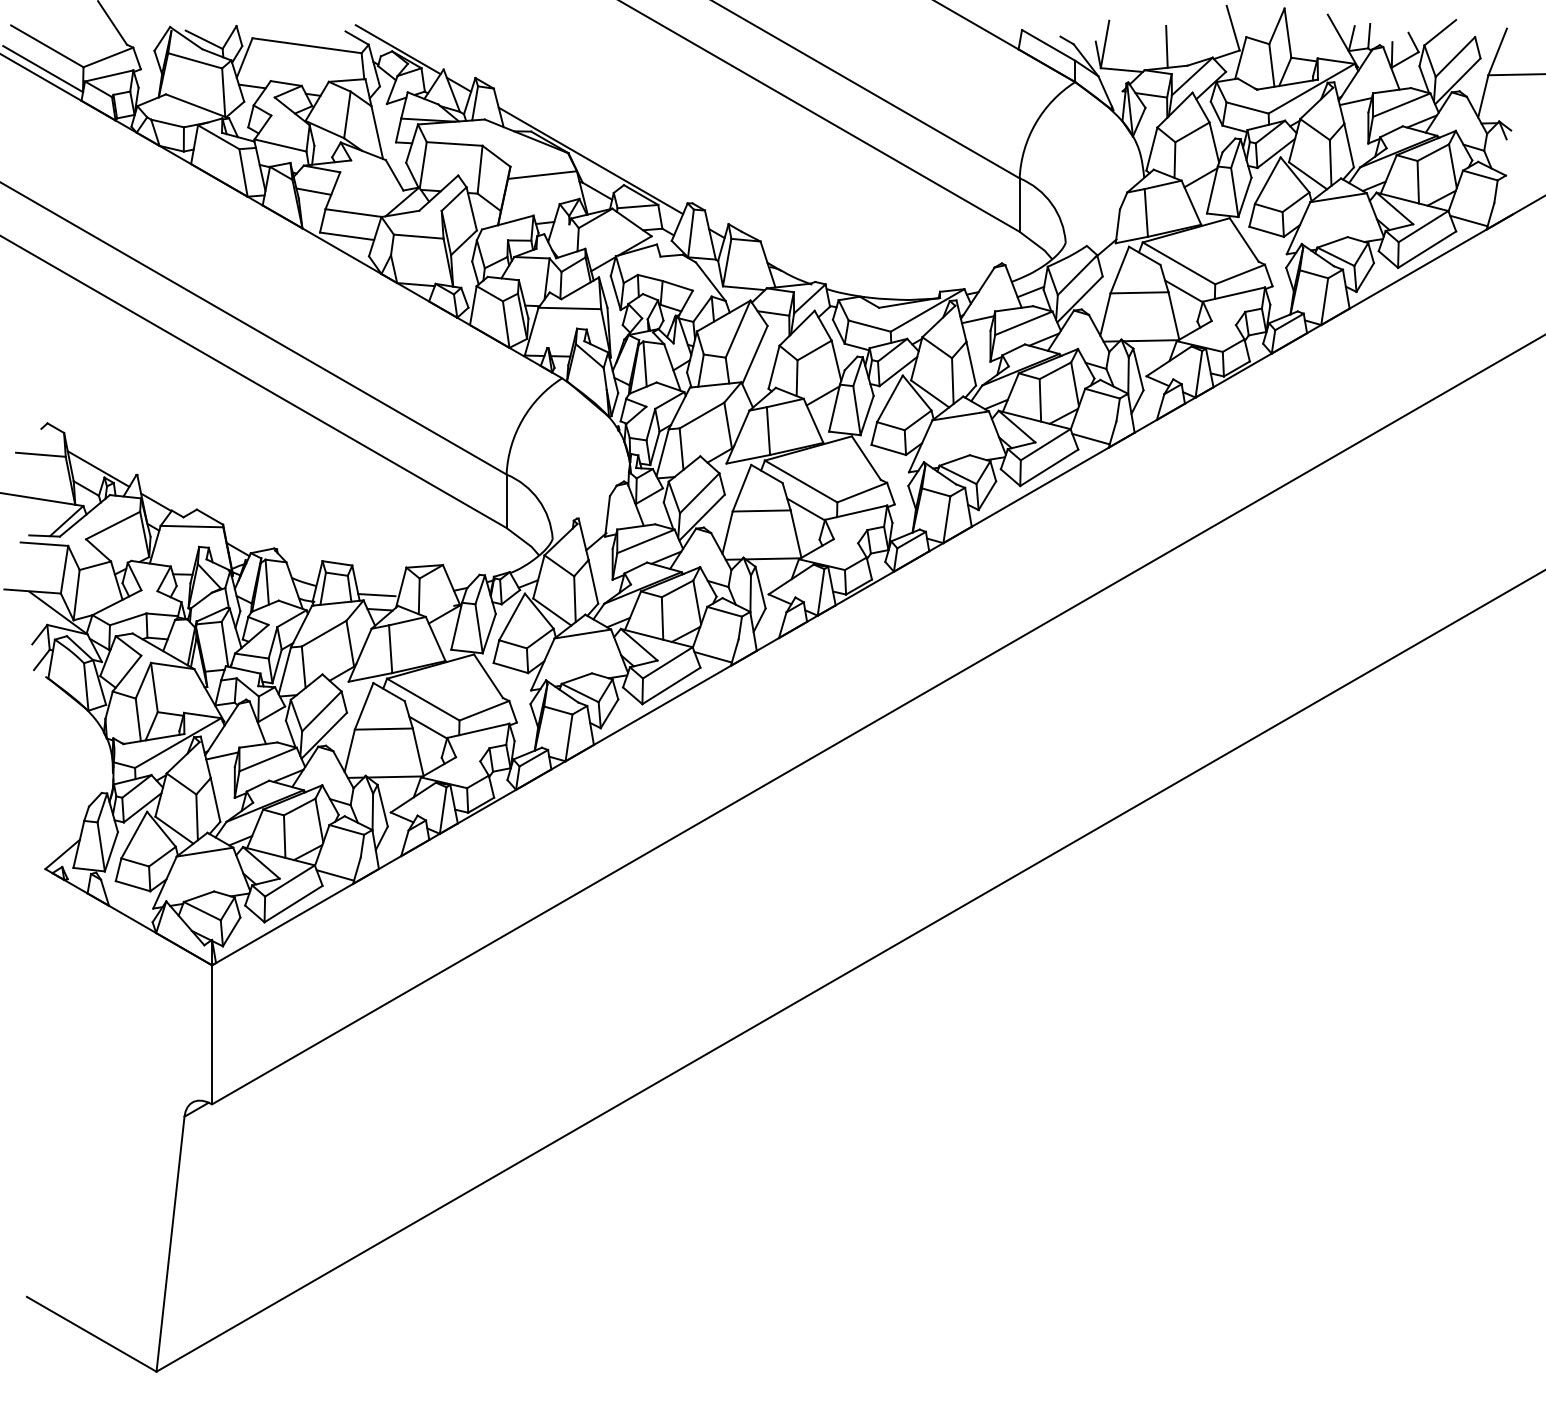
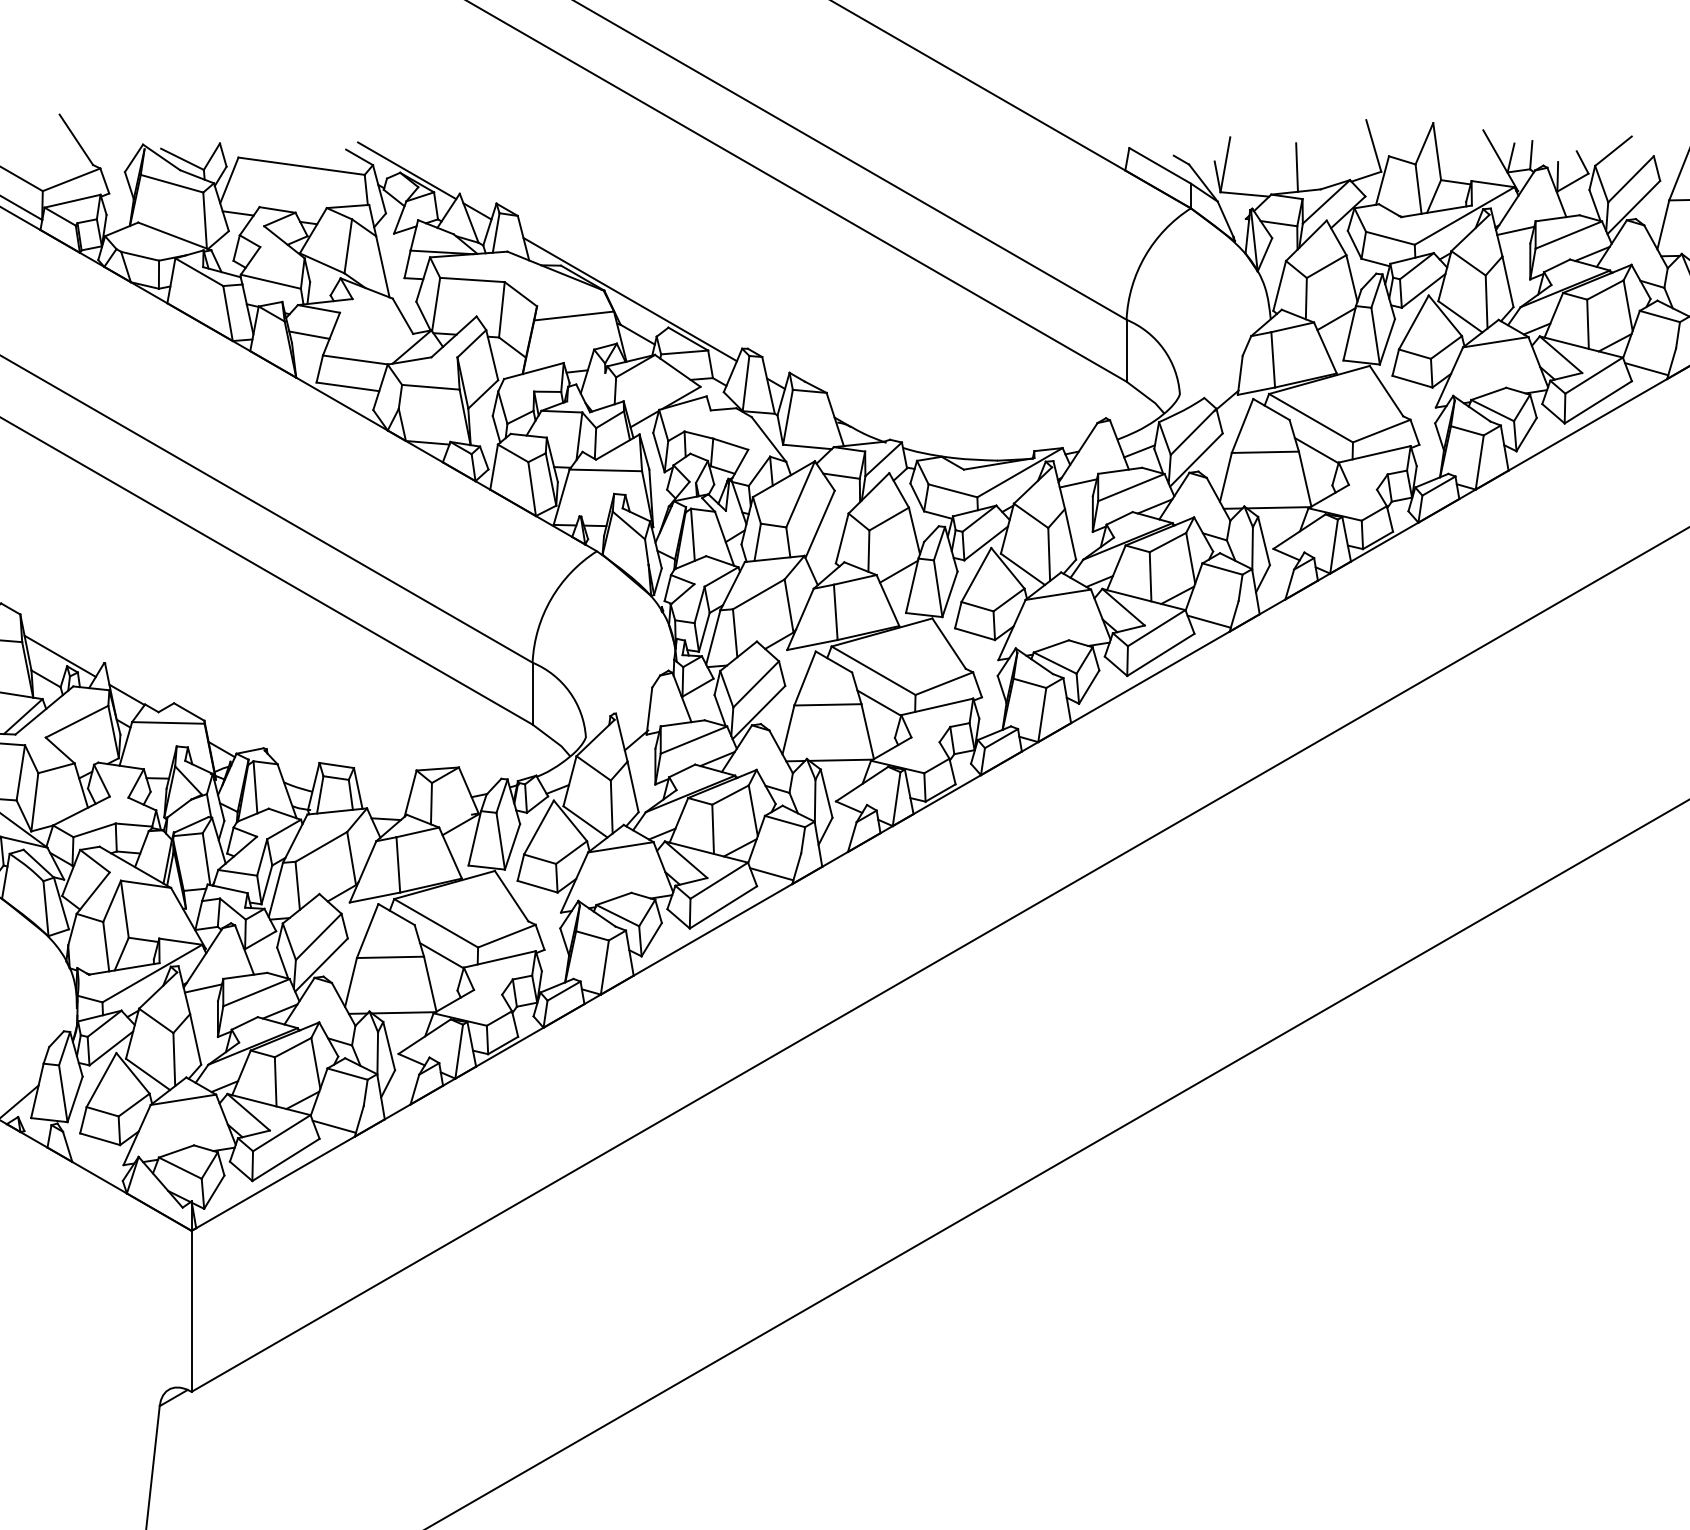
line: (376, 595) -> (381, 802), removed

